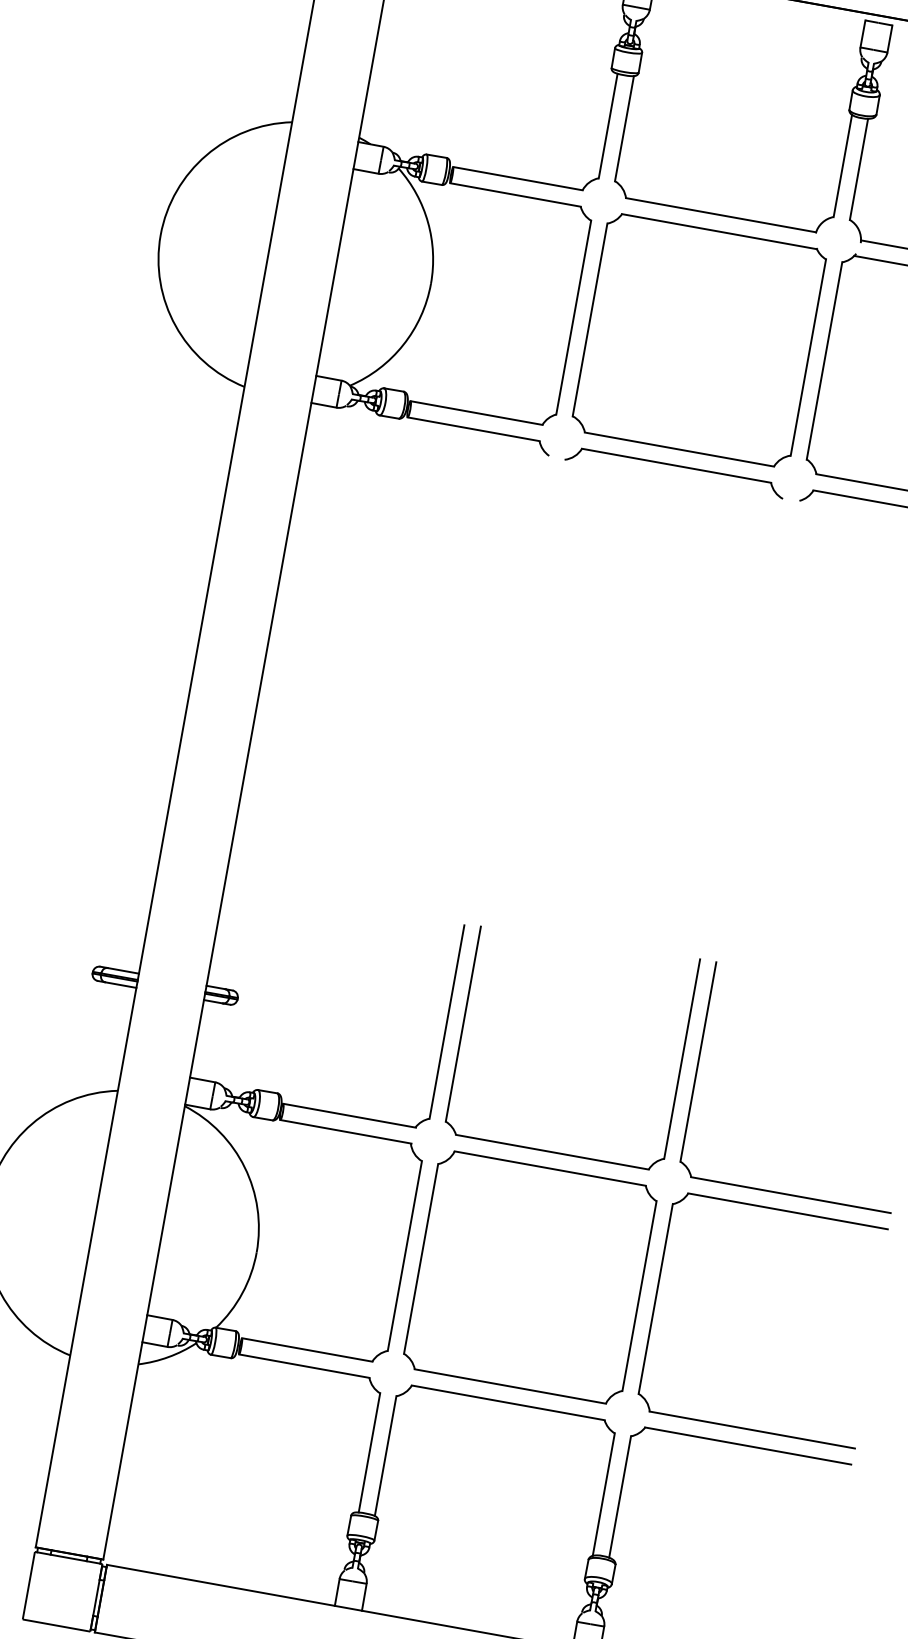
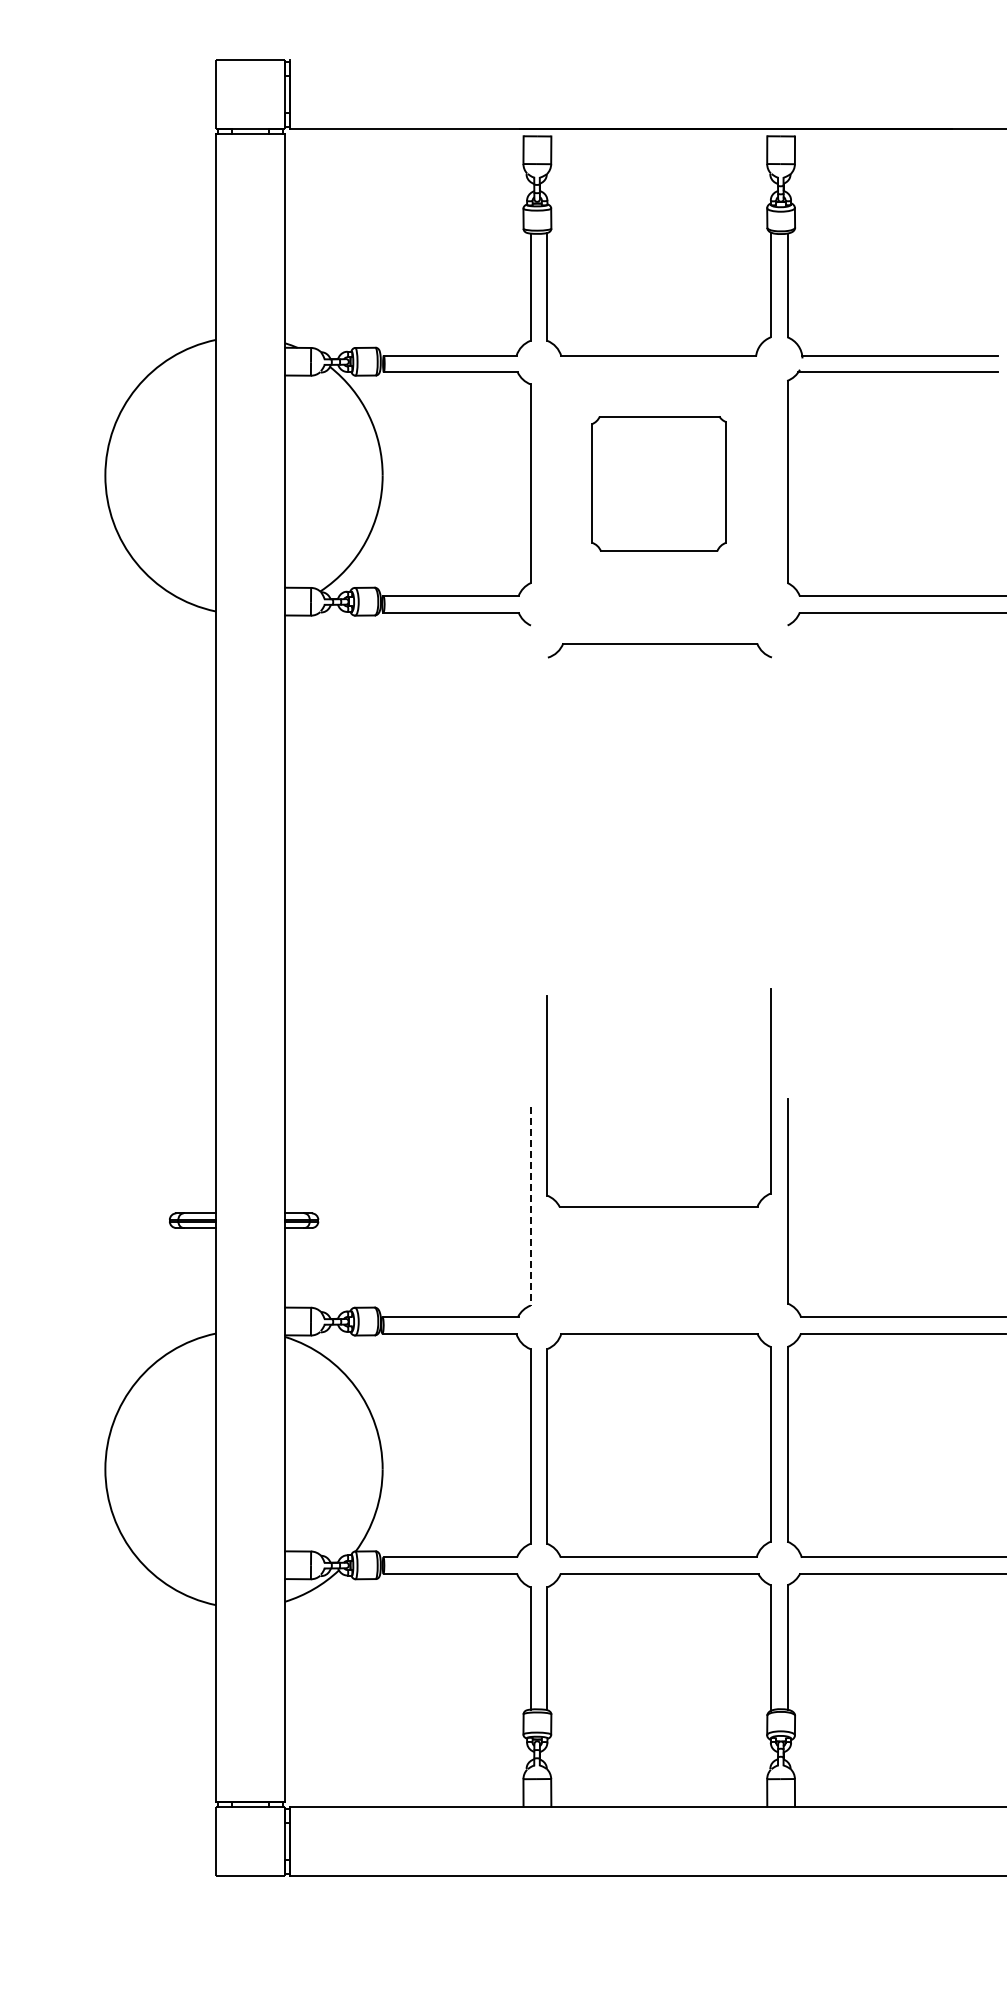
part: (698, 339) -> (658, 483), size x0.6
part: (674, 472) -> (659, 650), moved
line: (446, 1022) -> (530, 1206), solid -> dashed
part: (552, 1151) -> (658, 1206), moved

